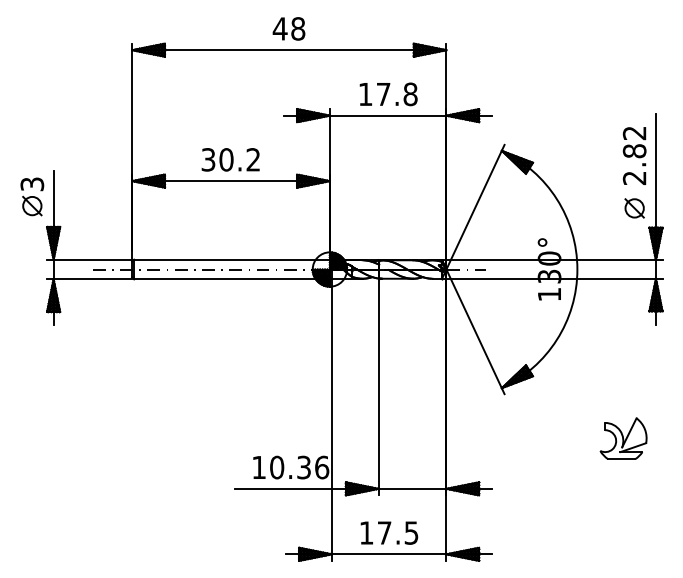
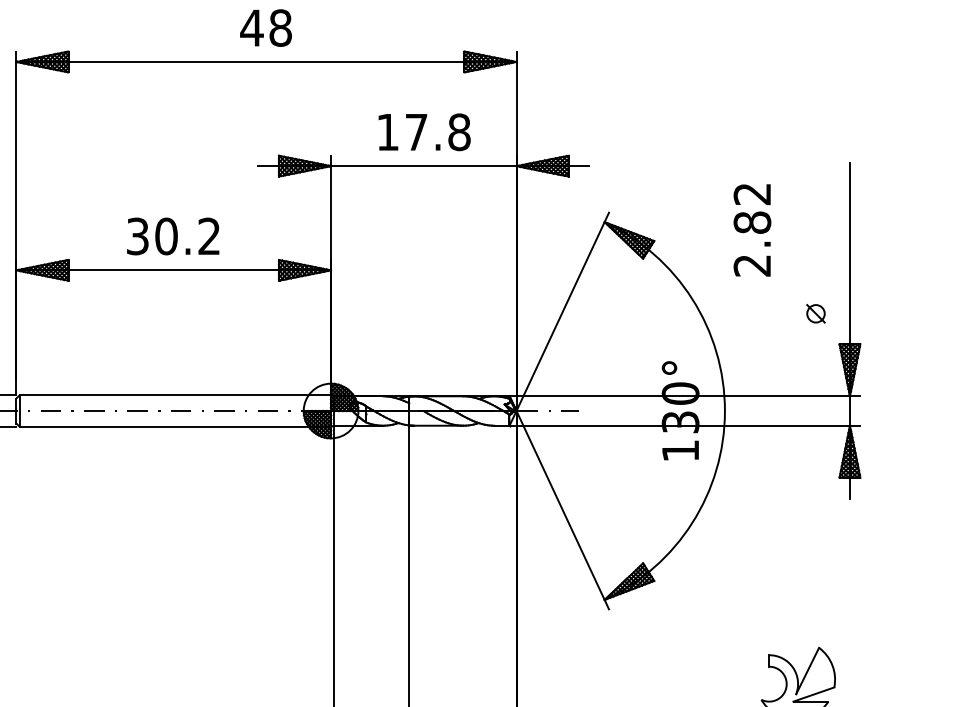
text: (634, 155) -> (752, 229), moved
part: (634, 208) -> (815, 313), size x0.6

